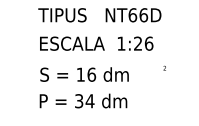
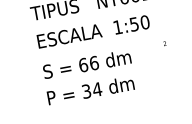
text: (143, 43) -> (139, 23), 1:26 -> 1:50
text: (80, 74) -> (83, 64), 16 -> 66

